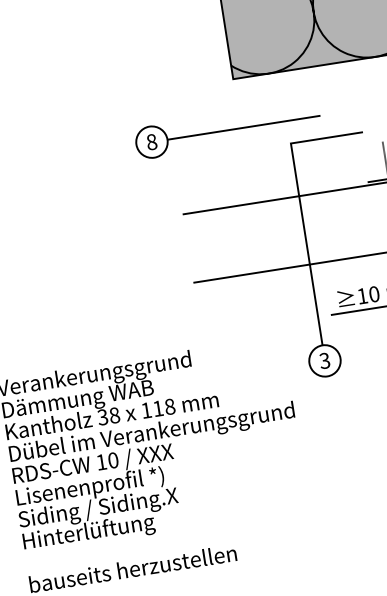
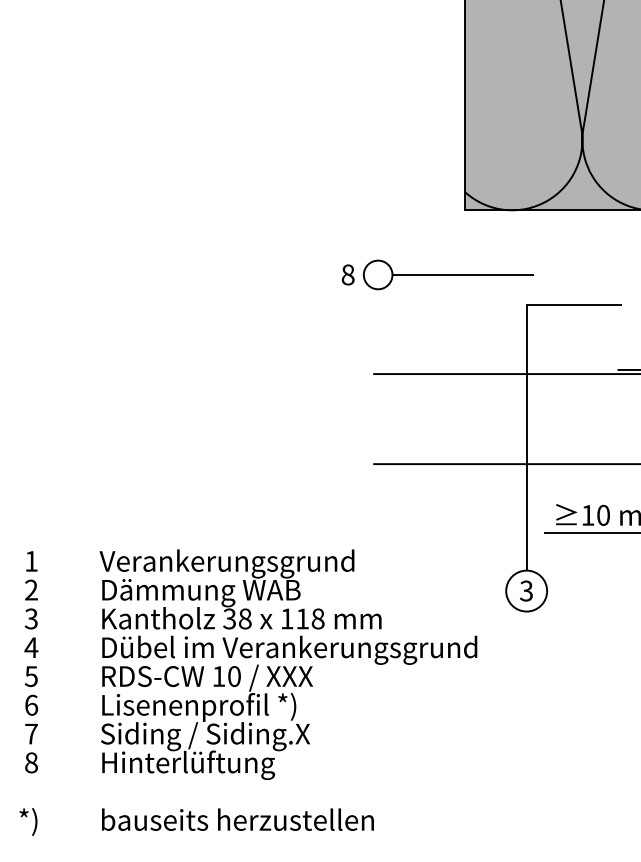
part: (227, 130) -> (447, 274), size x0.7

